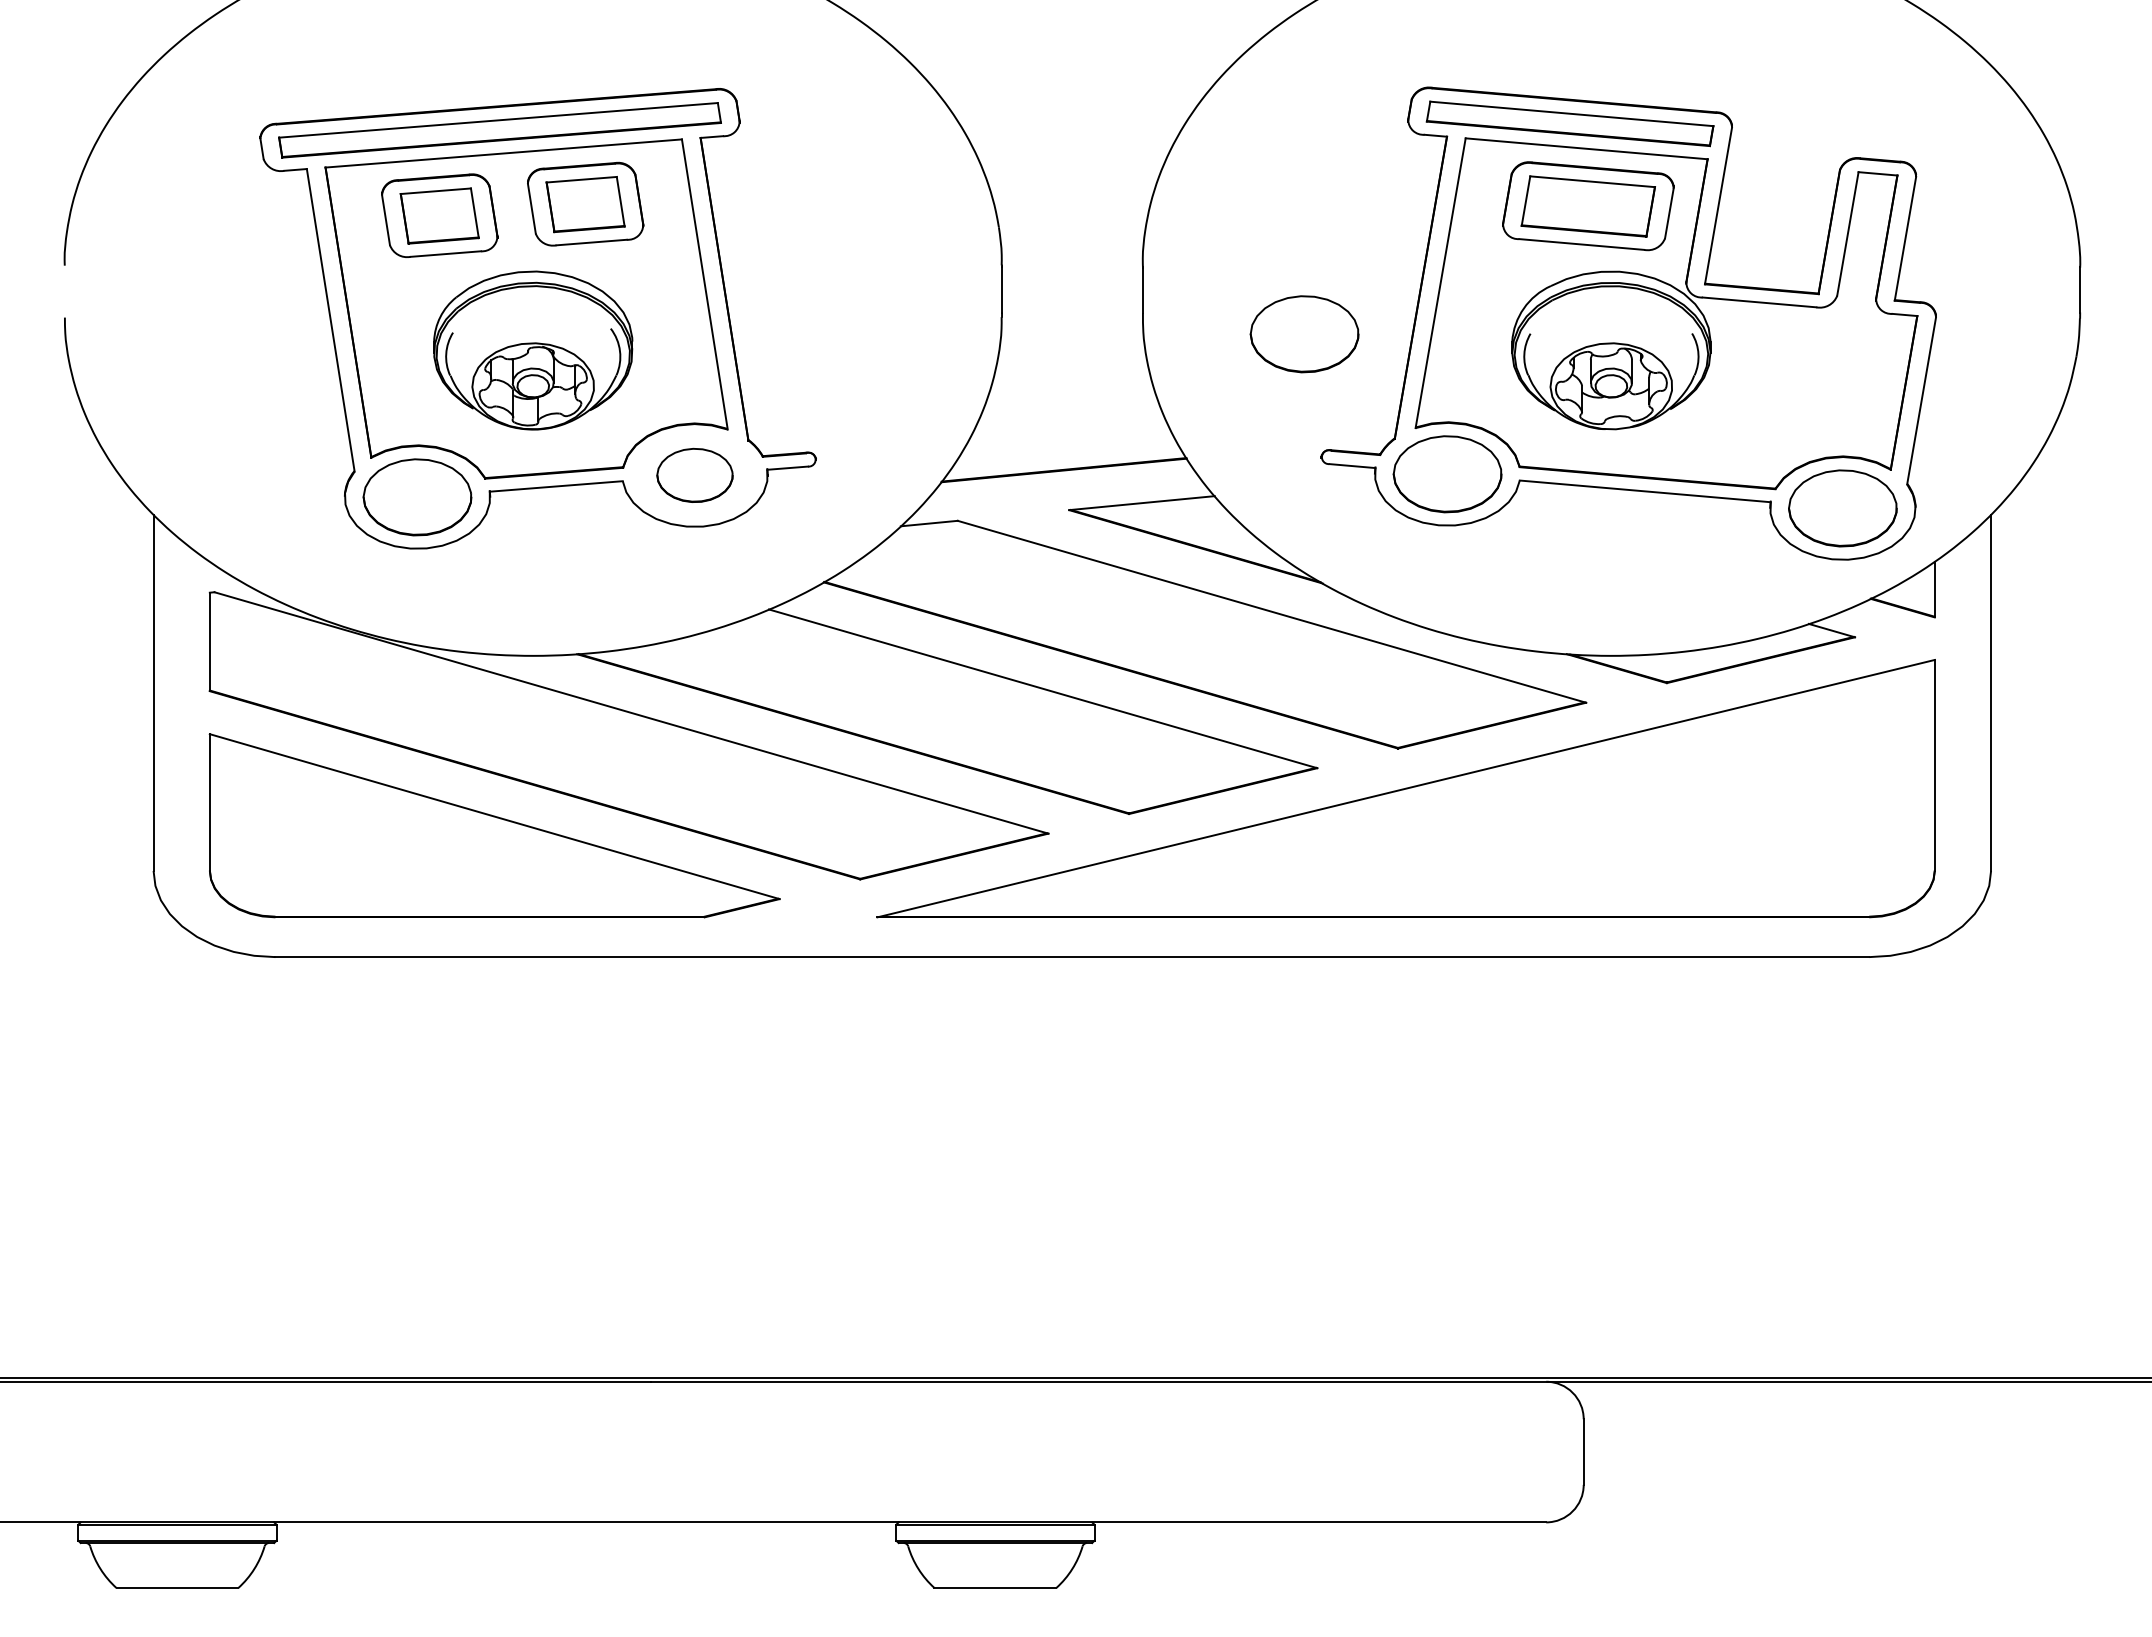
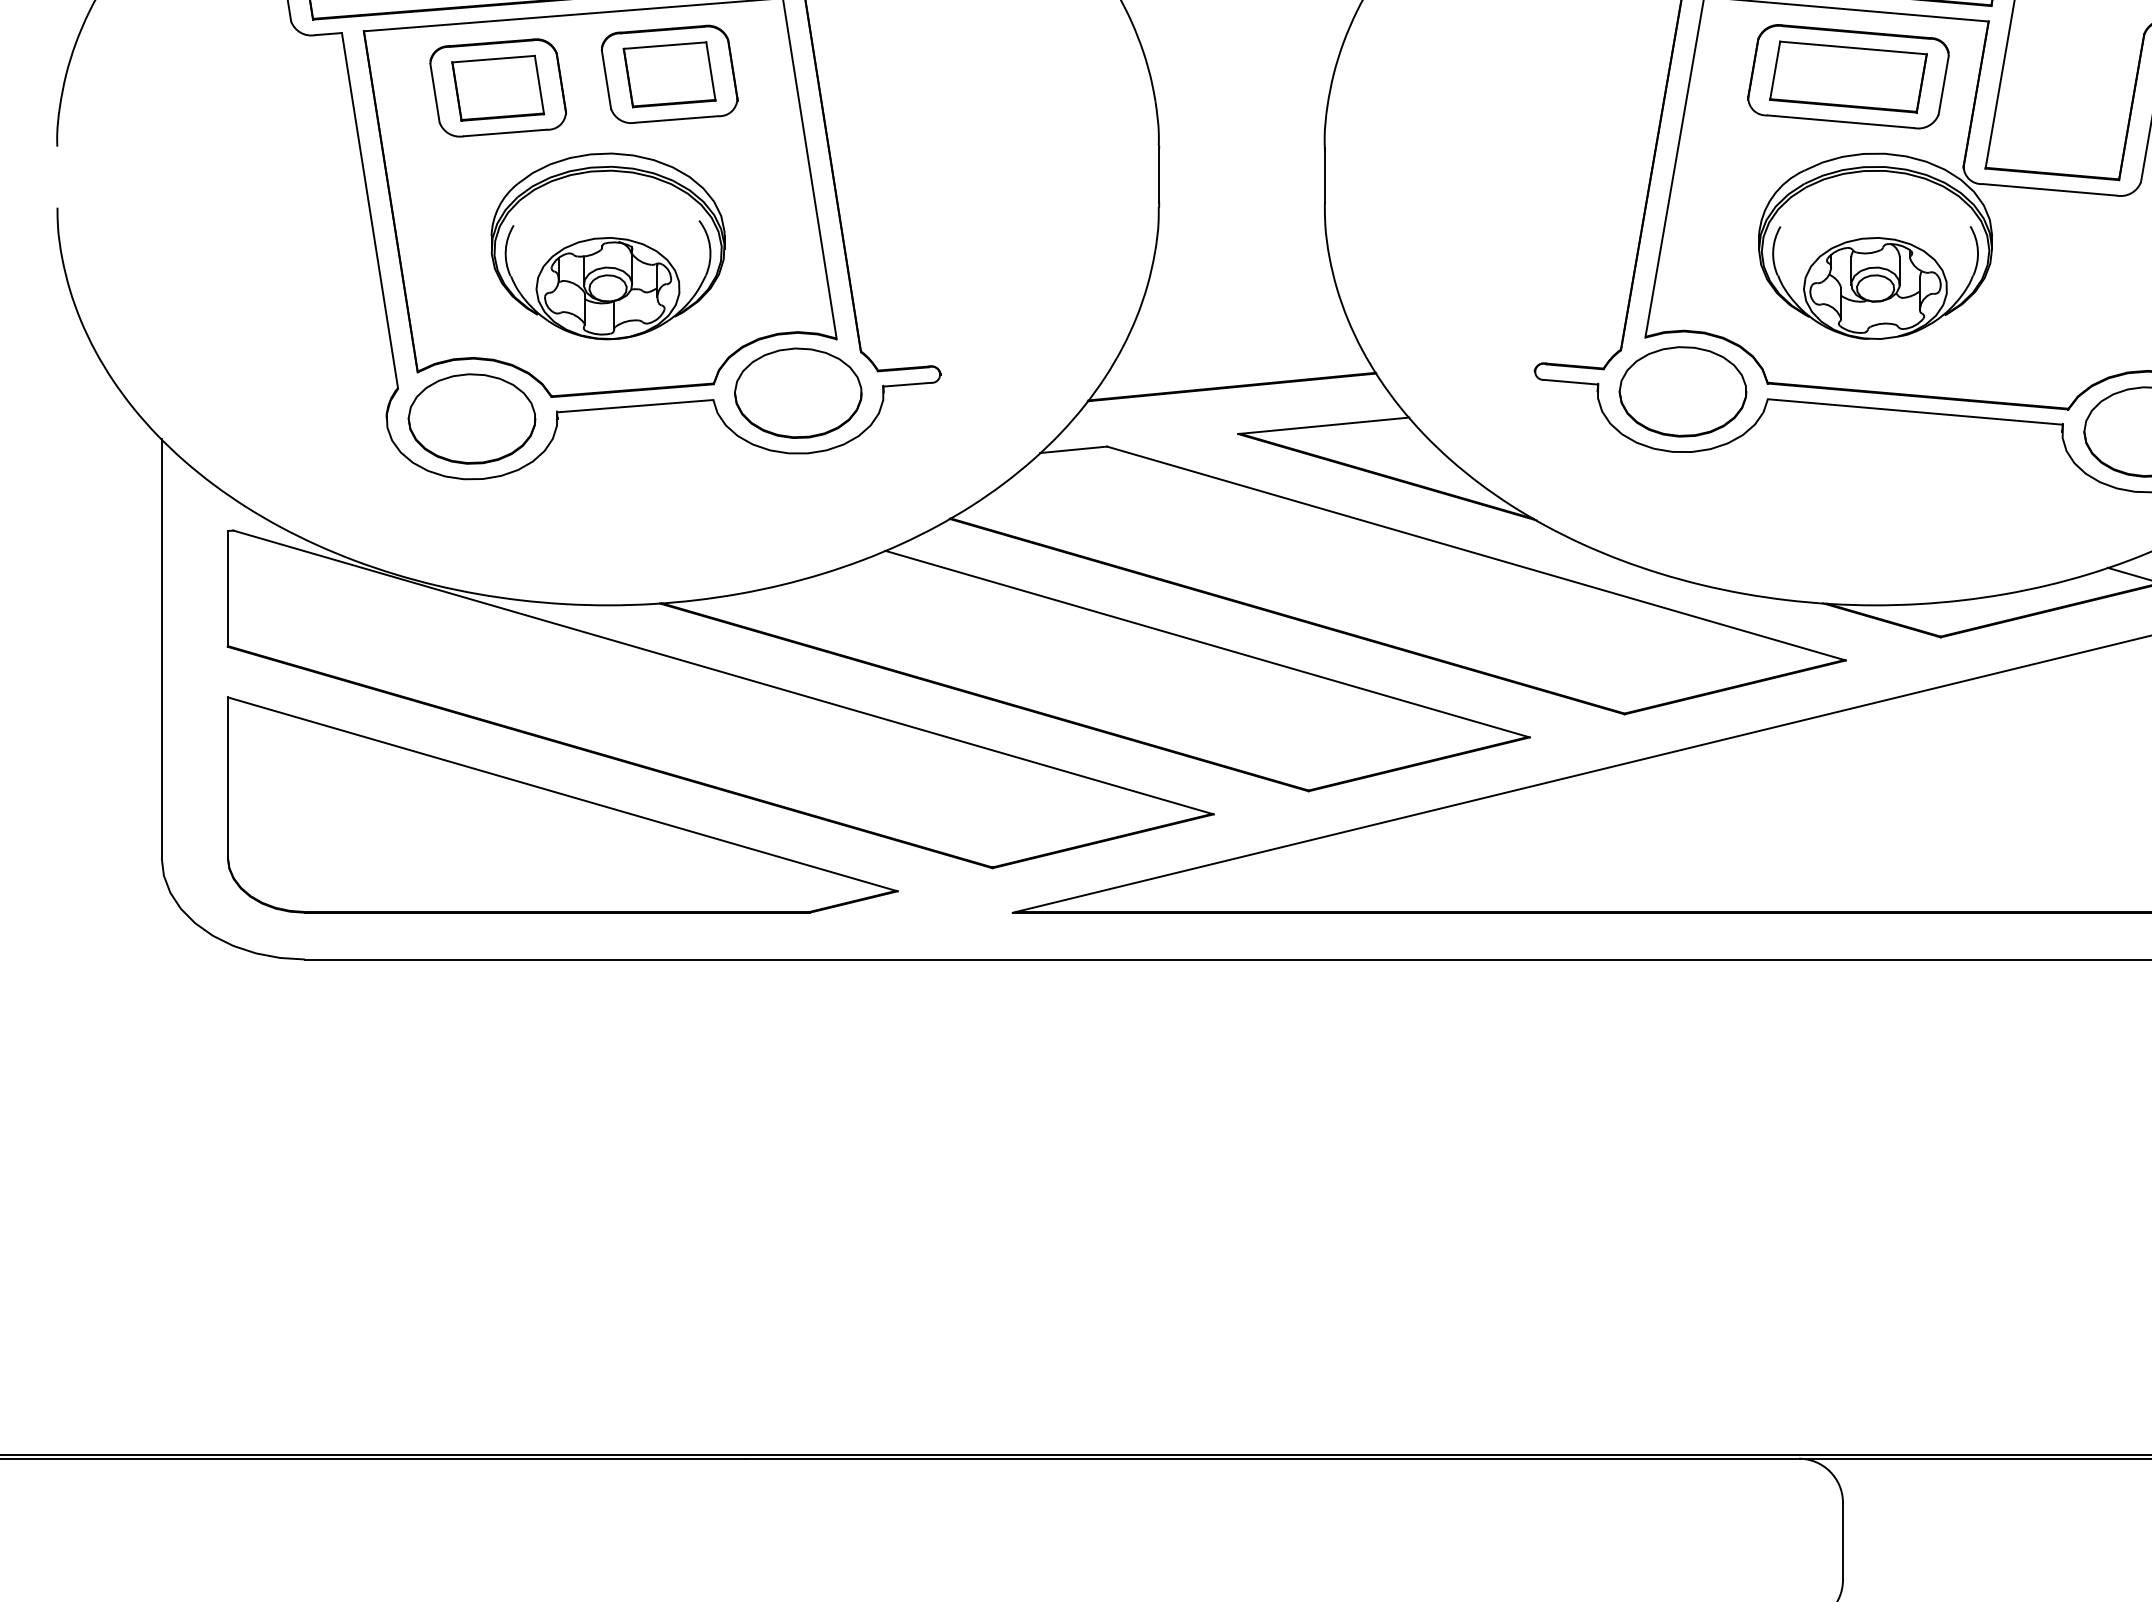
part: (1304, 334) -> (1514, 227), removed
part: (694, 475) -> (797, 393), size x1.43

